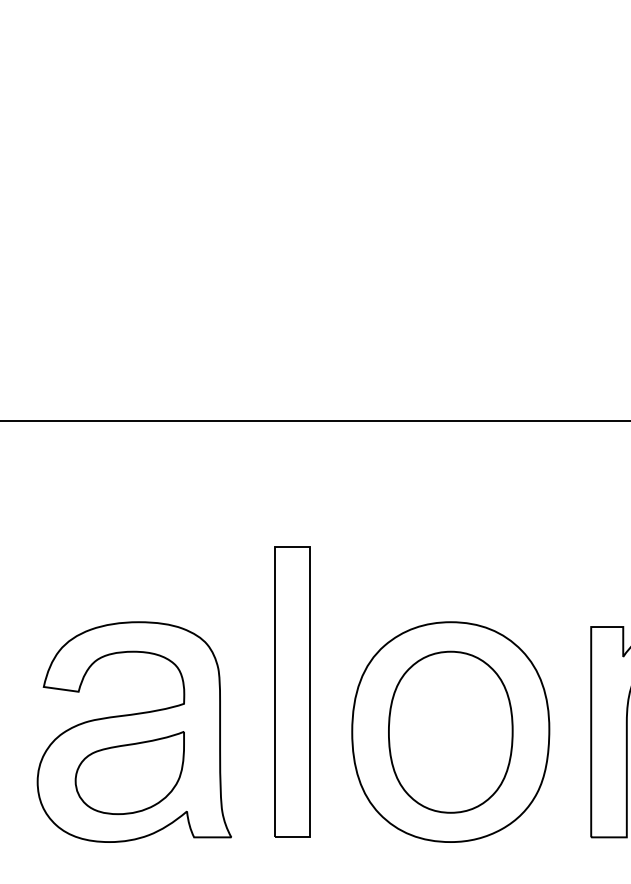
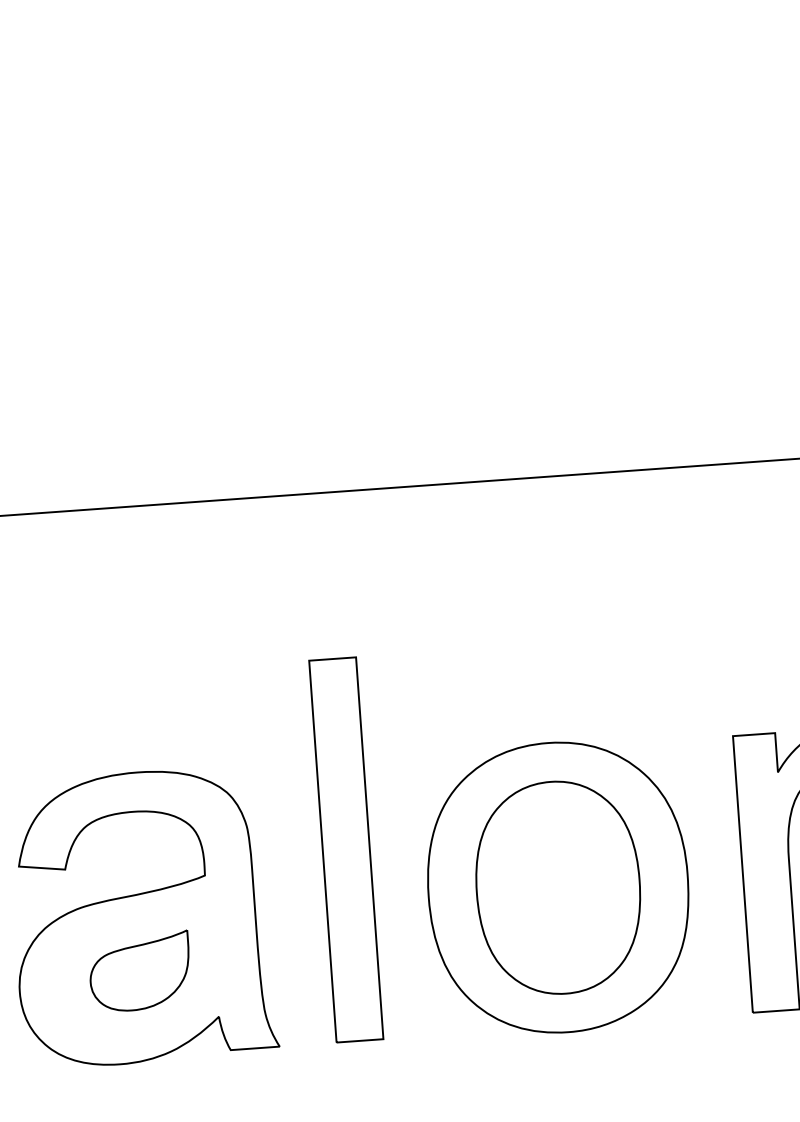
part: (129, 773) -> (139, 972), size x0.7

